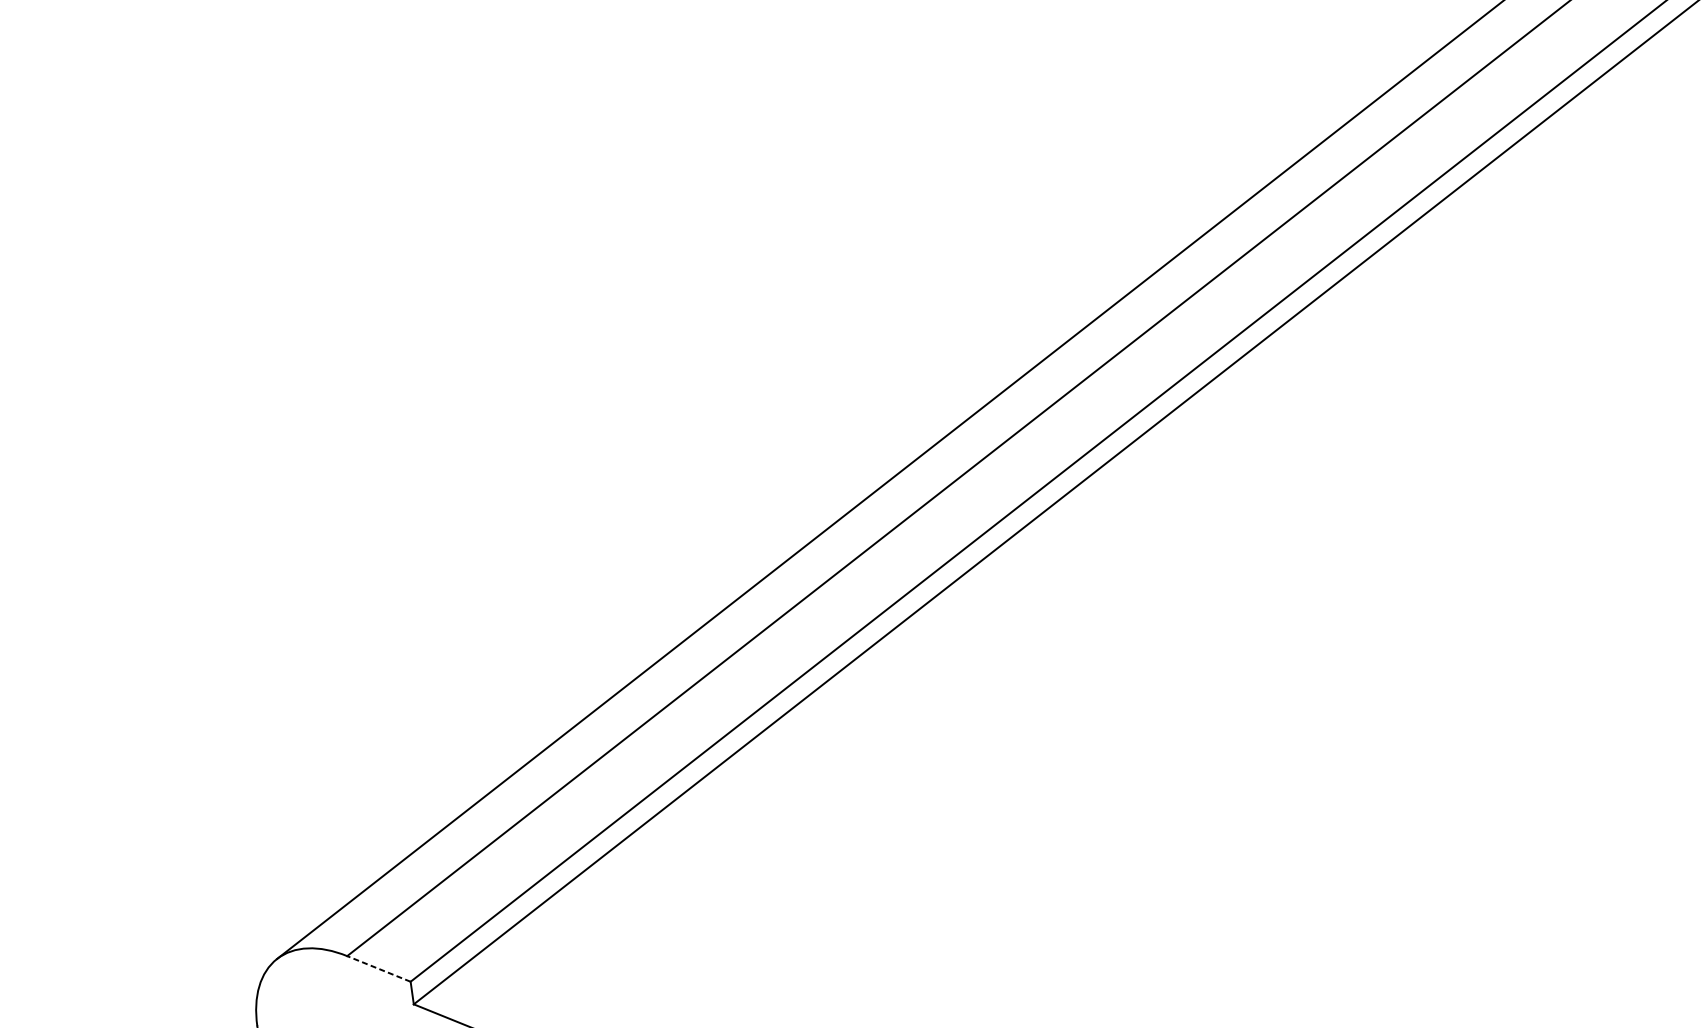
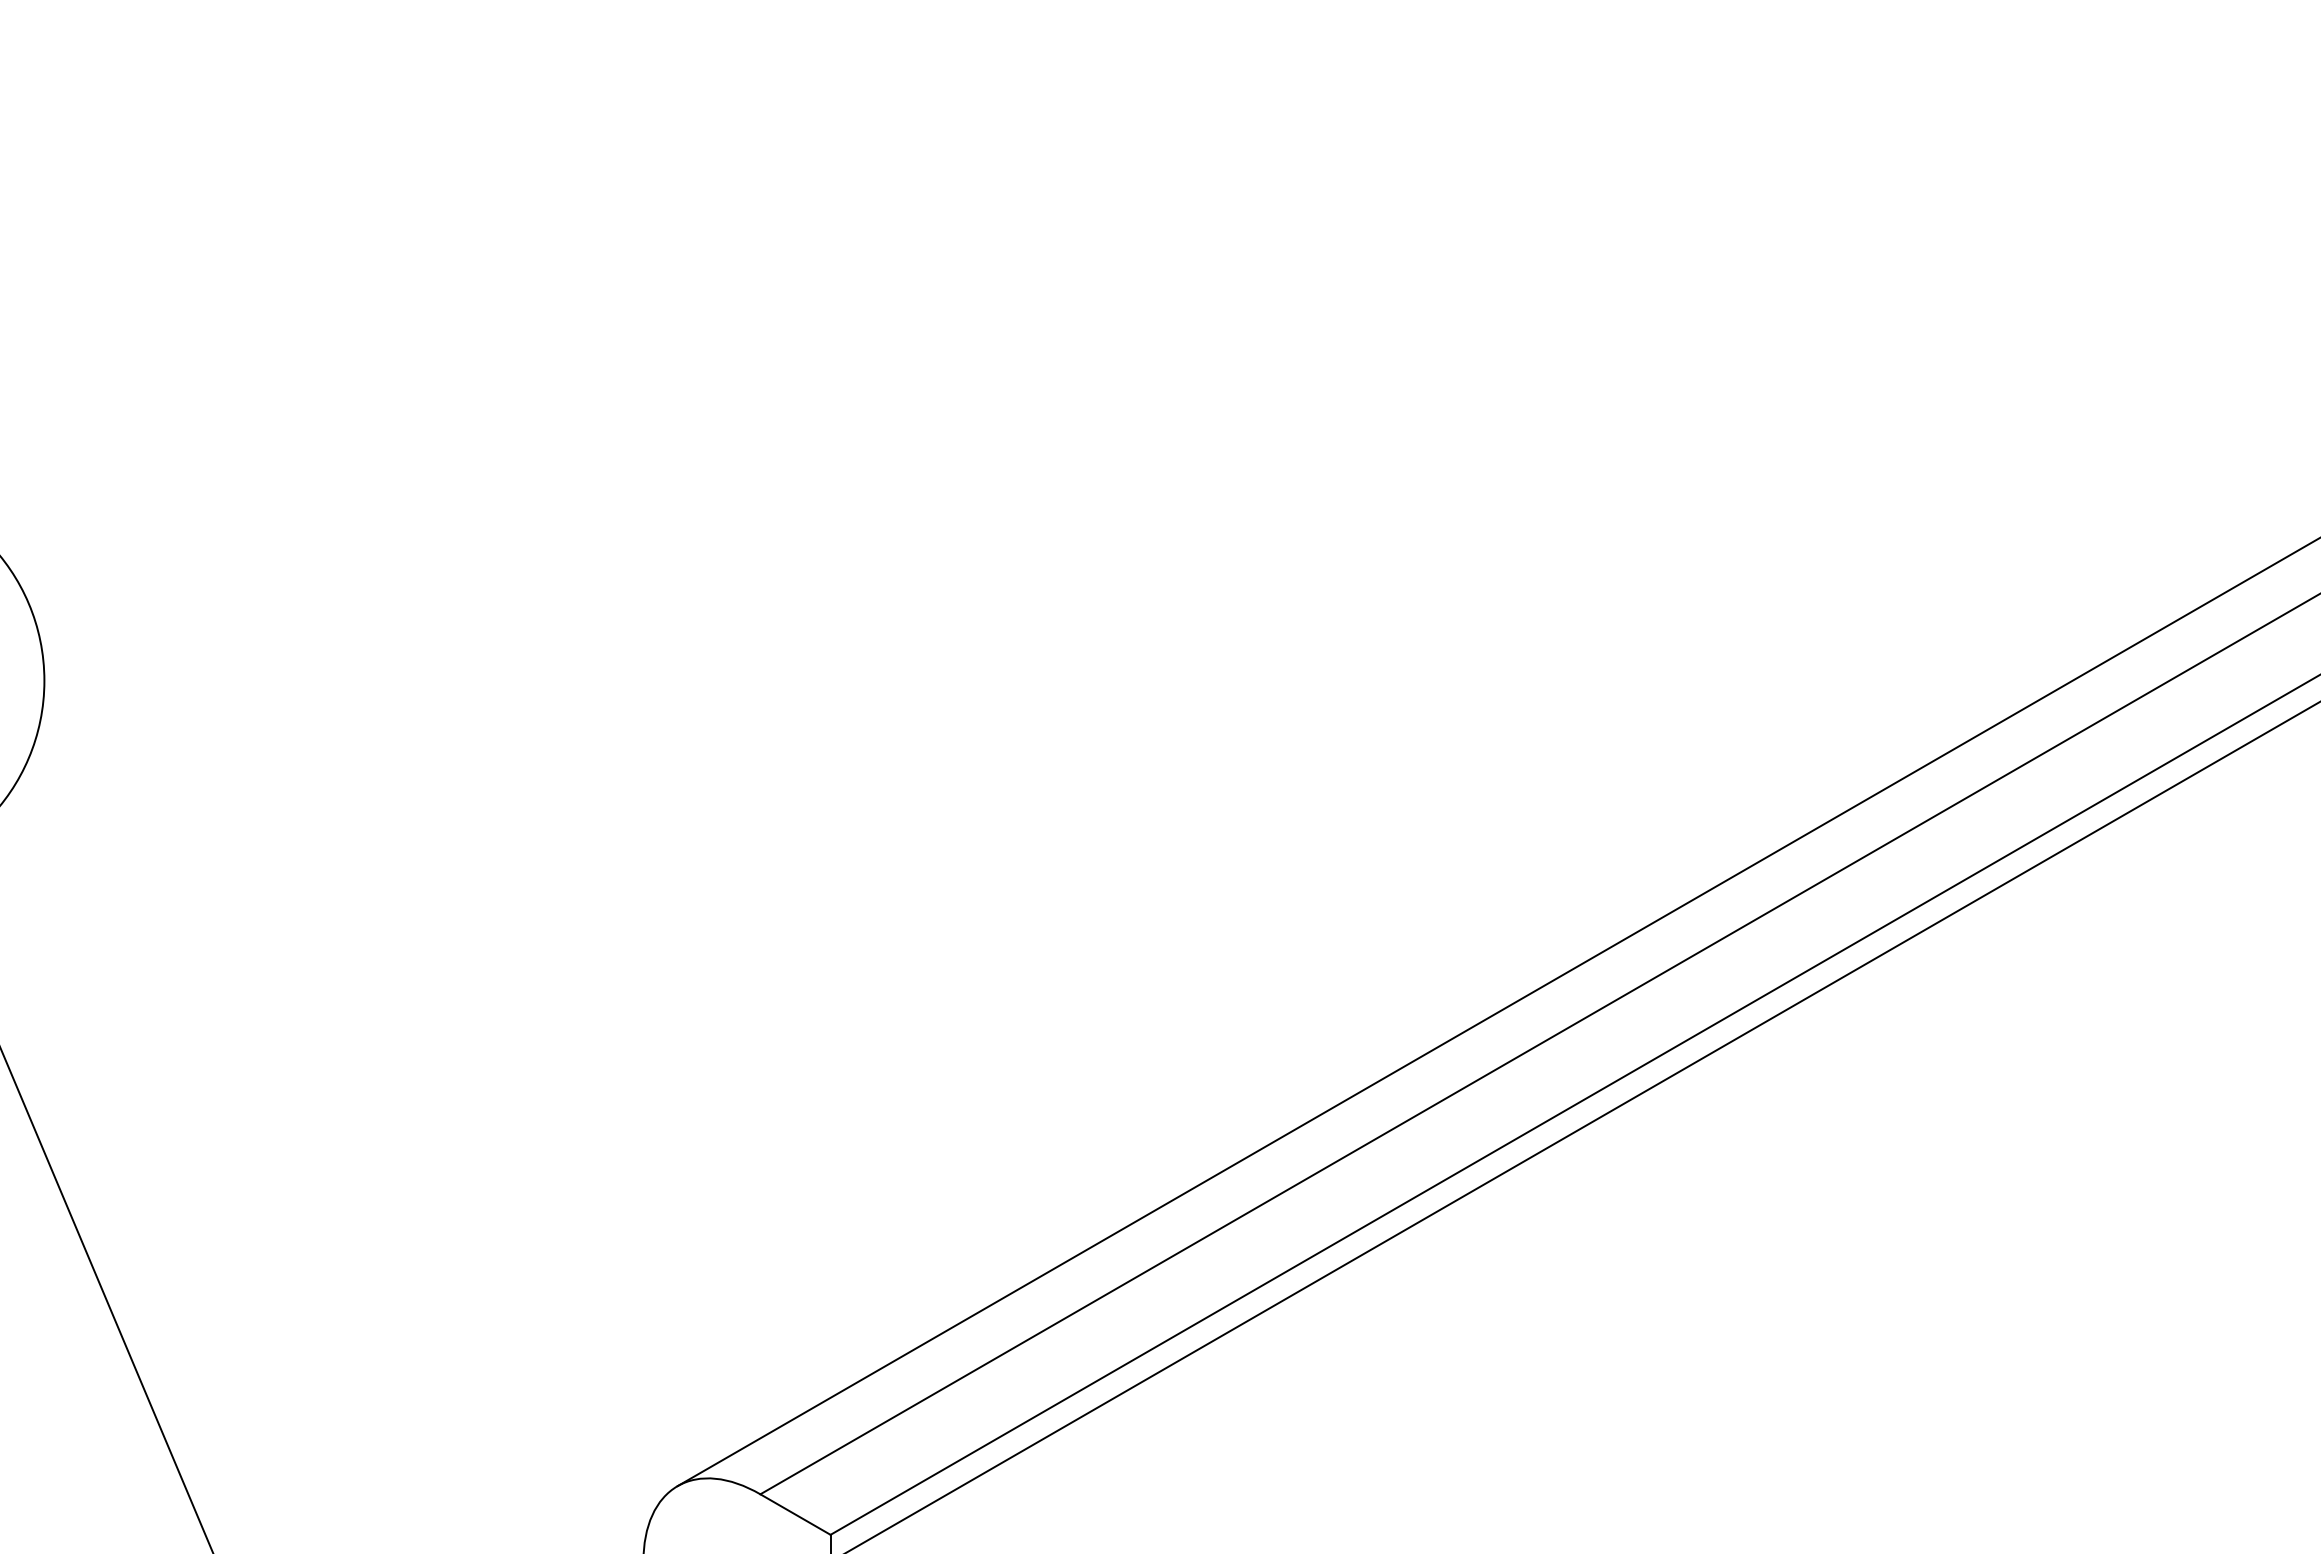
line: (378, 968) -> (795, 1514), dashed -> solid

